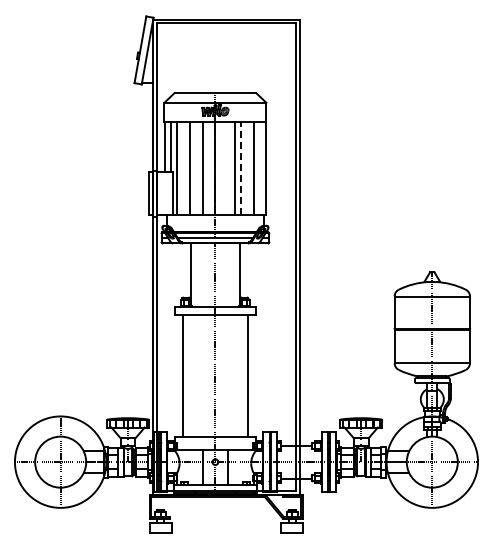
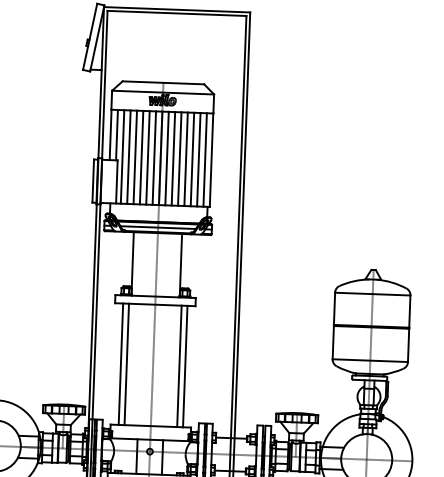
line: (183, 168) -> (128, 157), added
line: (196, 168) -> (141, 157), added
line: (209, 168) -> (154, 158), added
line: (221, 168) -> (166, 158), added
line: (228, 168) -> (173, 158), added
line: (240, 168) -> (185, 159), dashed -> solid
line: (247, 168) -> (192, 159), added
line: (259, 168) -> (204, 159), added
line: (189, 375) -> (127, 364), added
line: (241, 375) -> (179, 366), added

